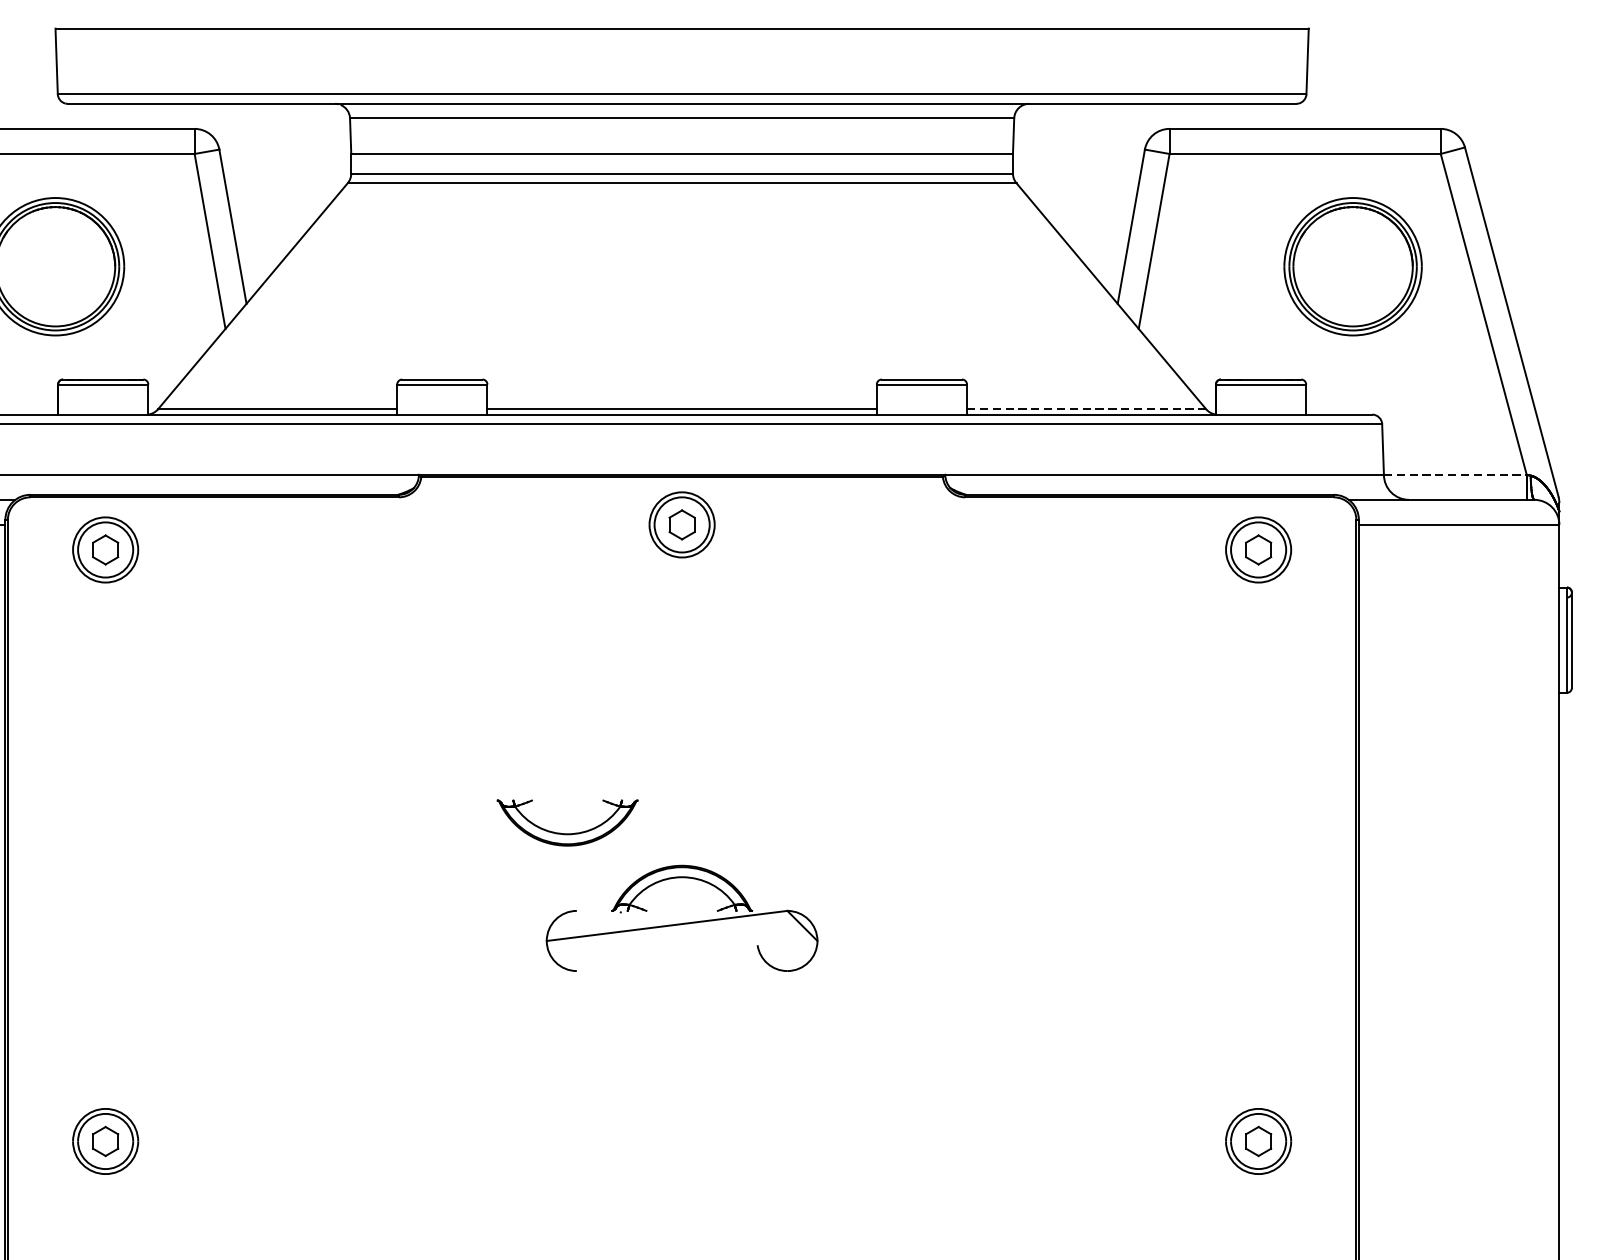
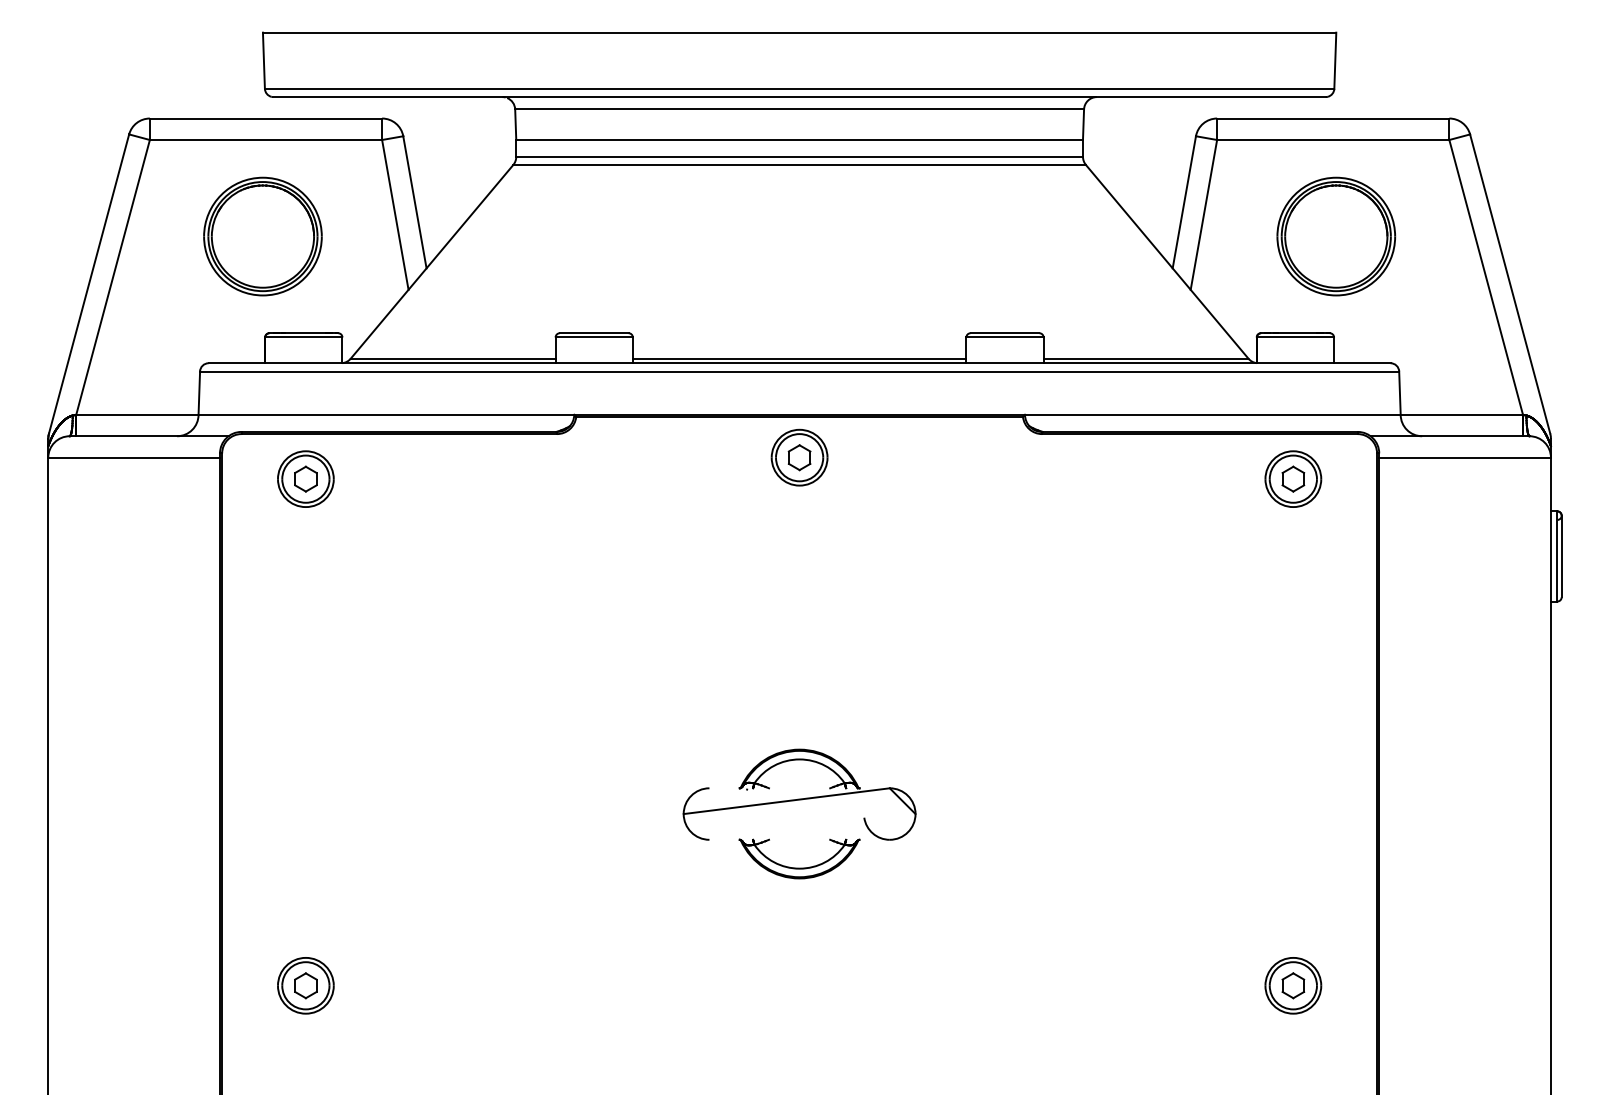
part: (1353, 266) -> (1336, 236), moved
line: (1087, 409) -> (1146, 358), dashed -> solid
line: (1456, 474) -> (1462, 414), dashed -> solid
part: (567, 832) -> (799, 867), moved

